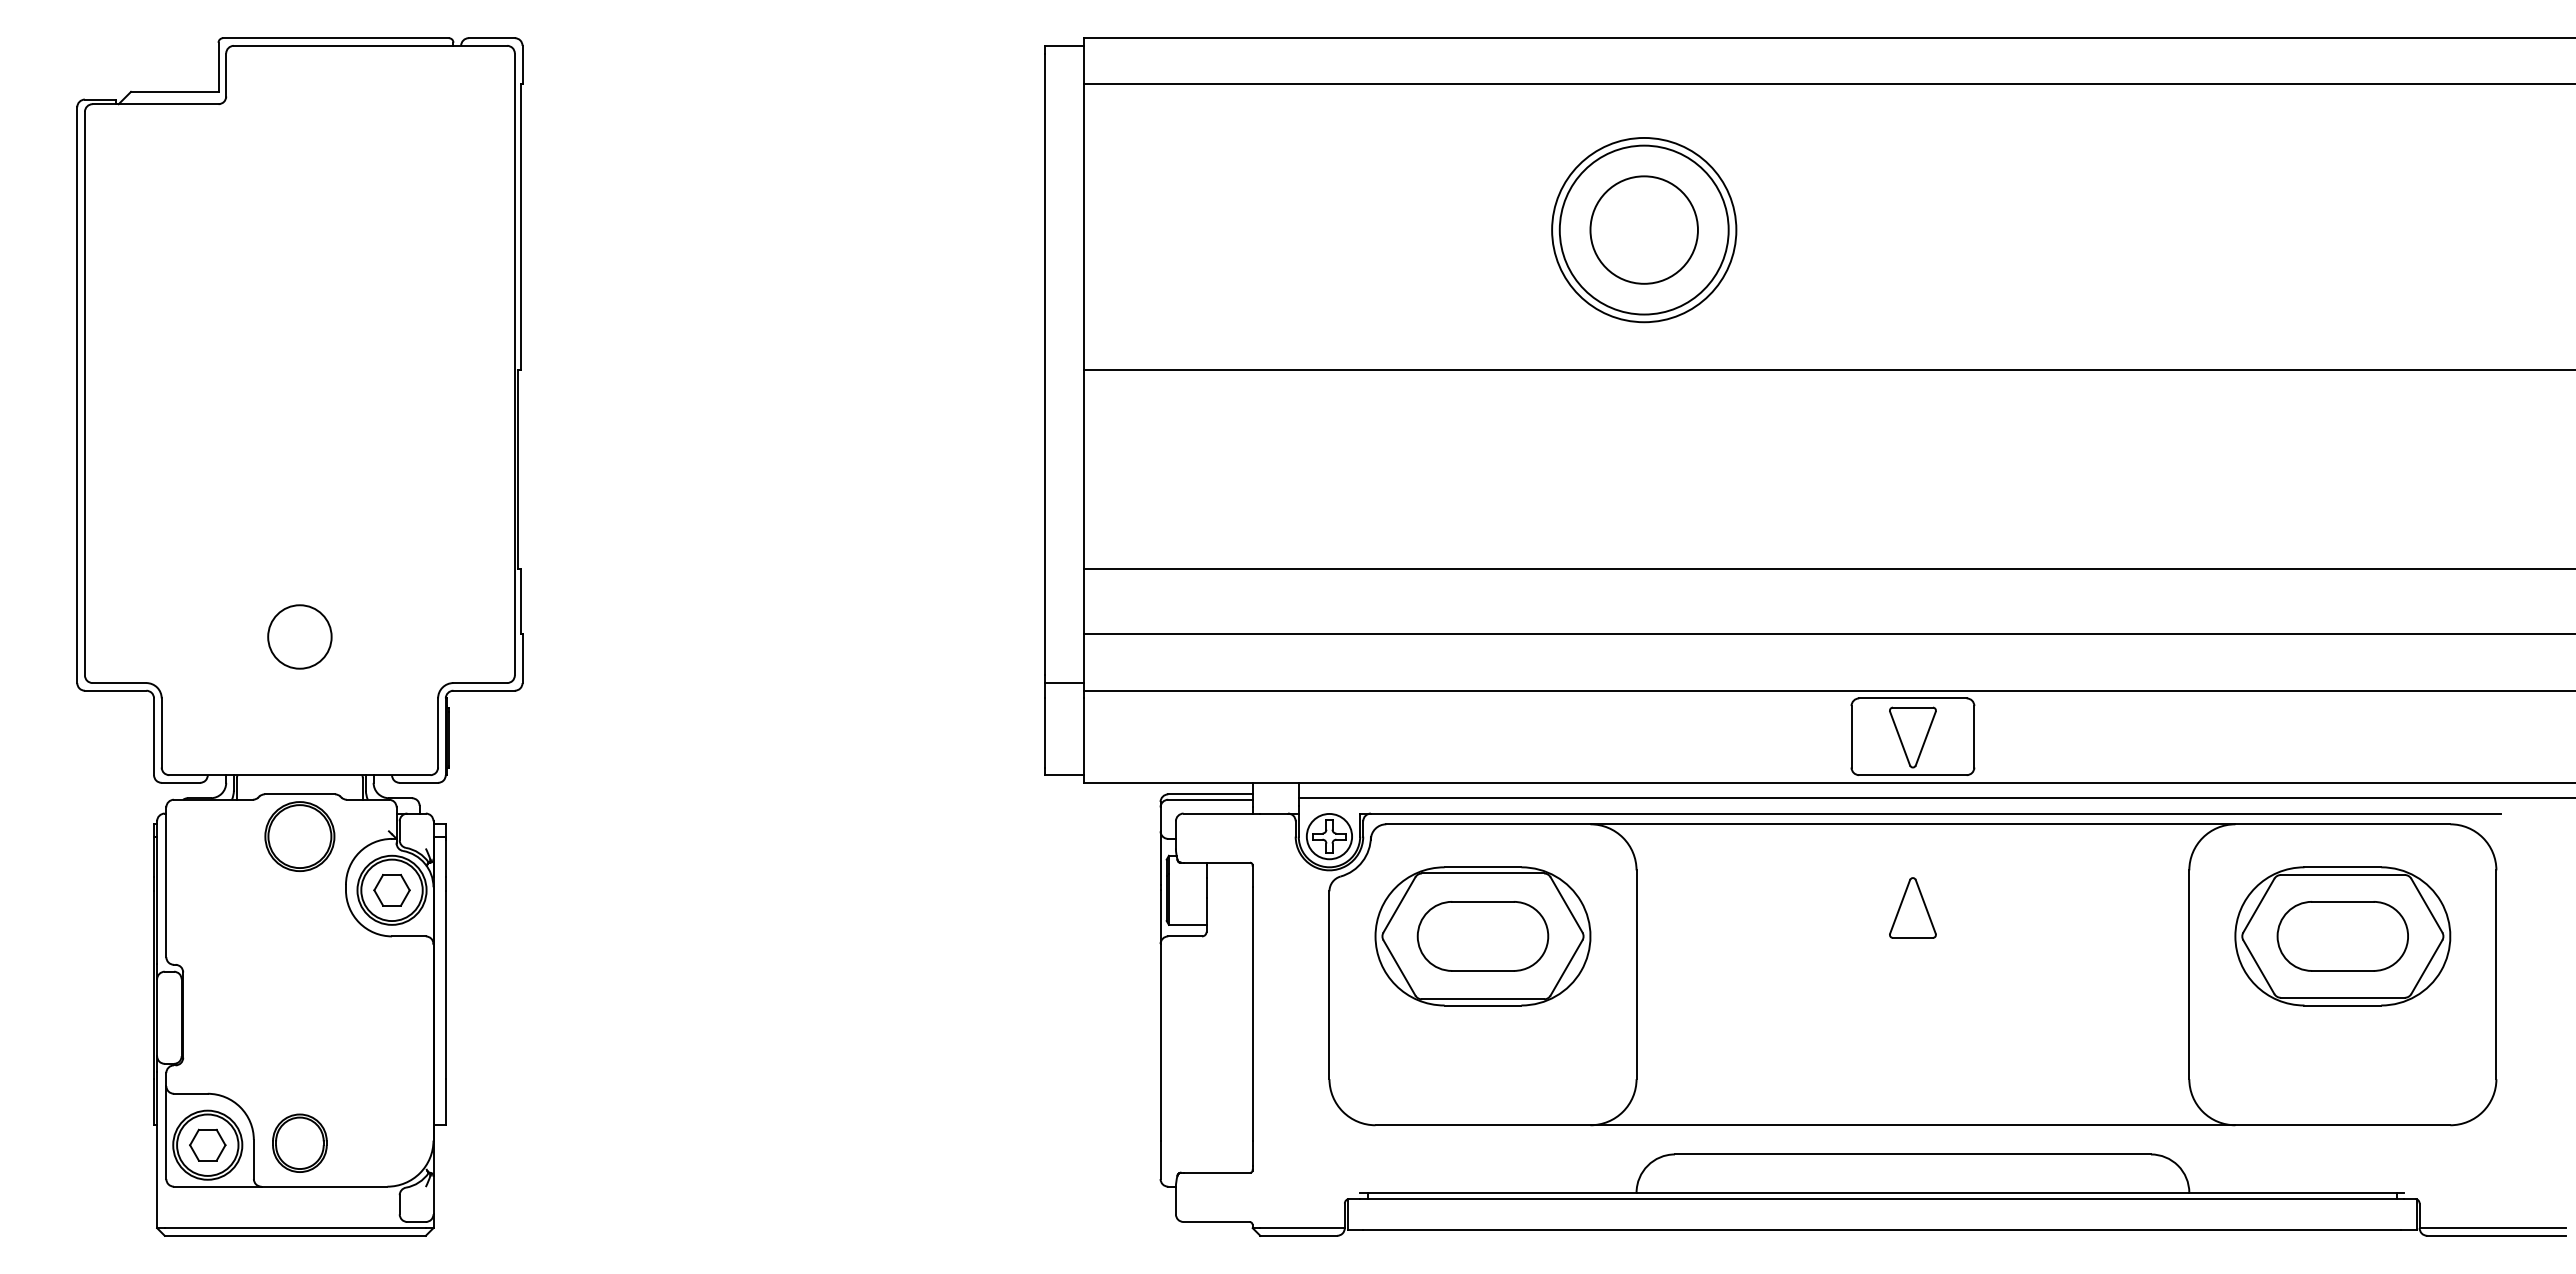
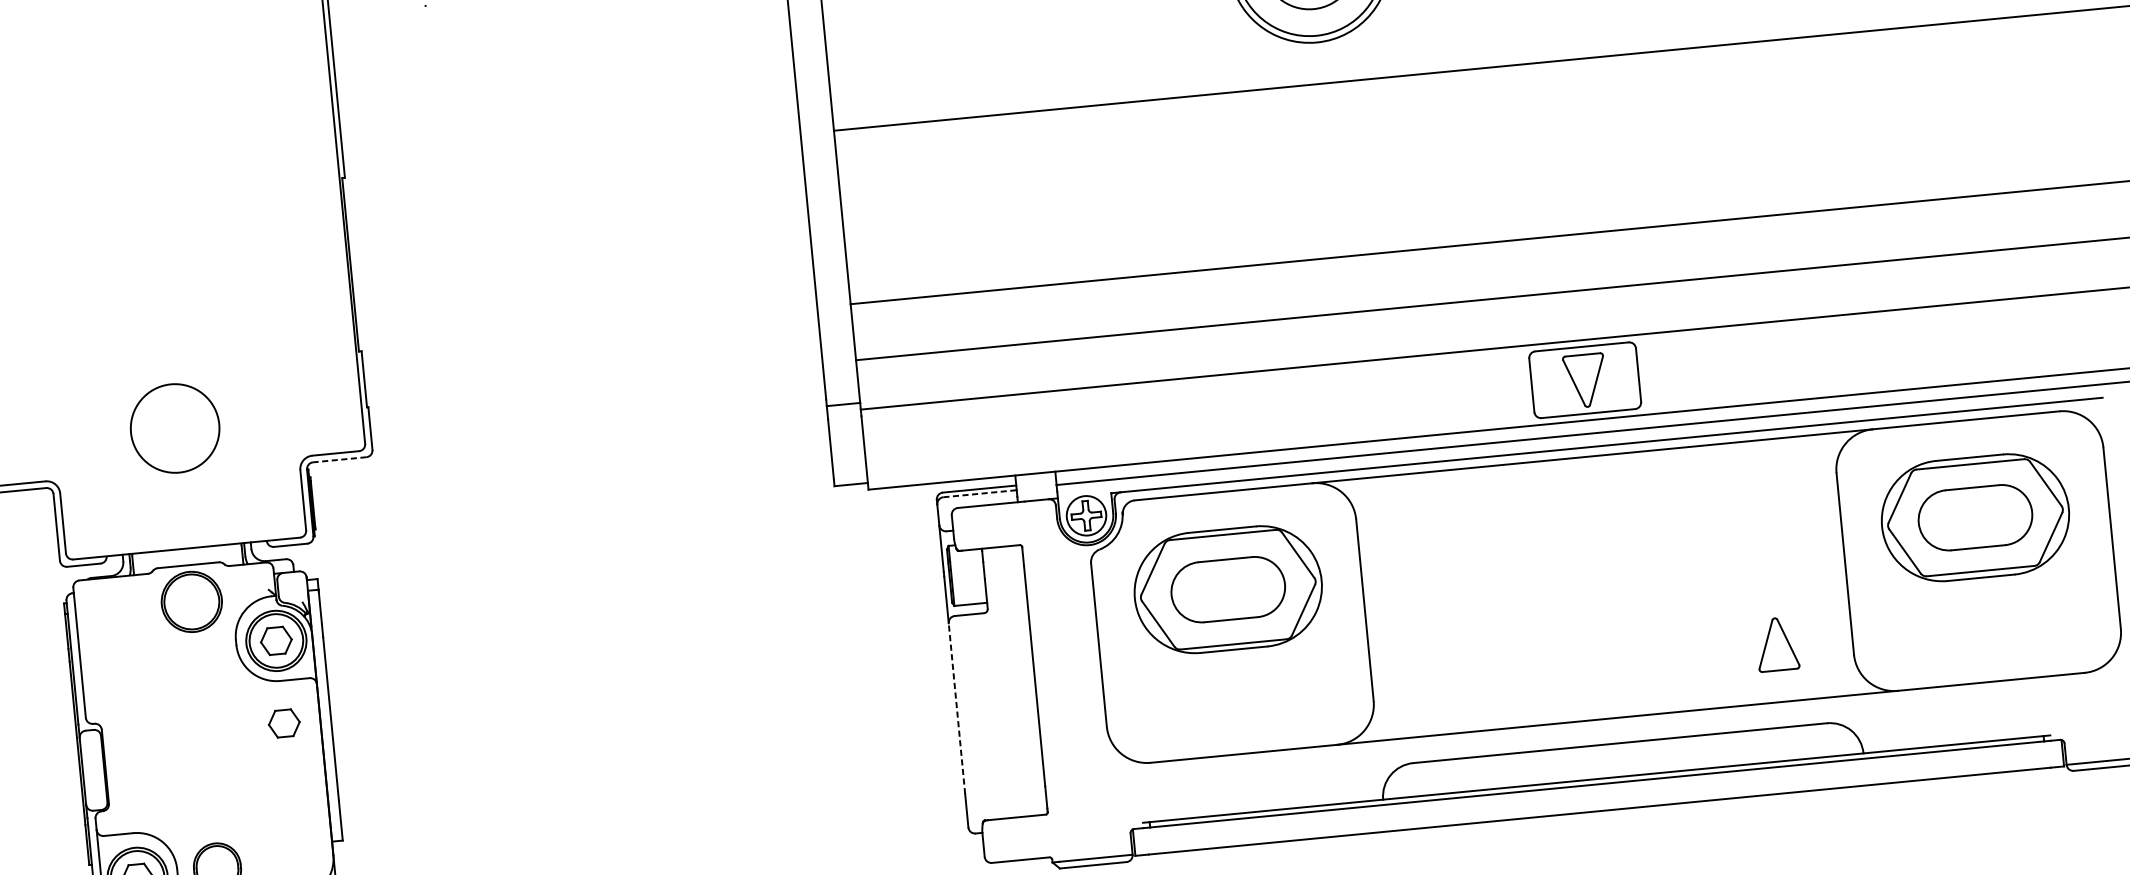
circle: (299, 636) -> (174, 428), size x1.6
line: (484, 690) -> (340, 459), solid -> dashed
line: (1210, 799) -> (980, 493), solid -> dashed
part: (1912, 907) -> (1776, 643), moved
part: (391, 985) -> (283, 723), added
line: (1160, 1041) -> (956, 708), solid -> dashed

